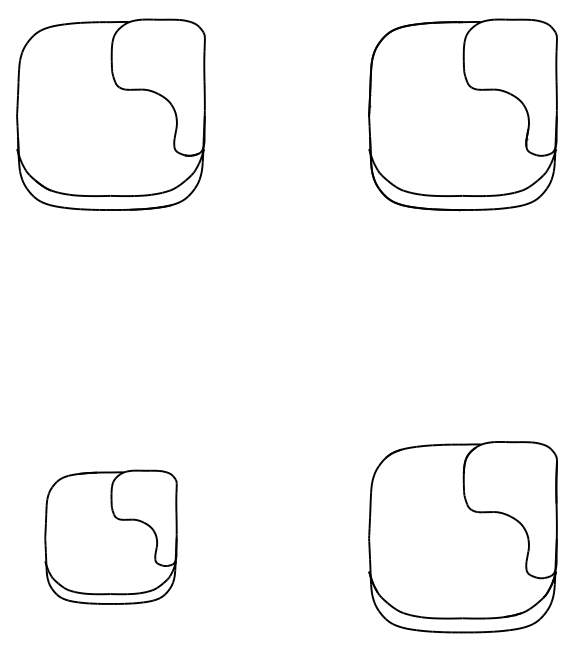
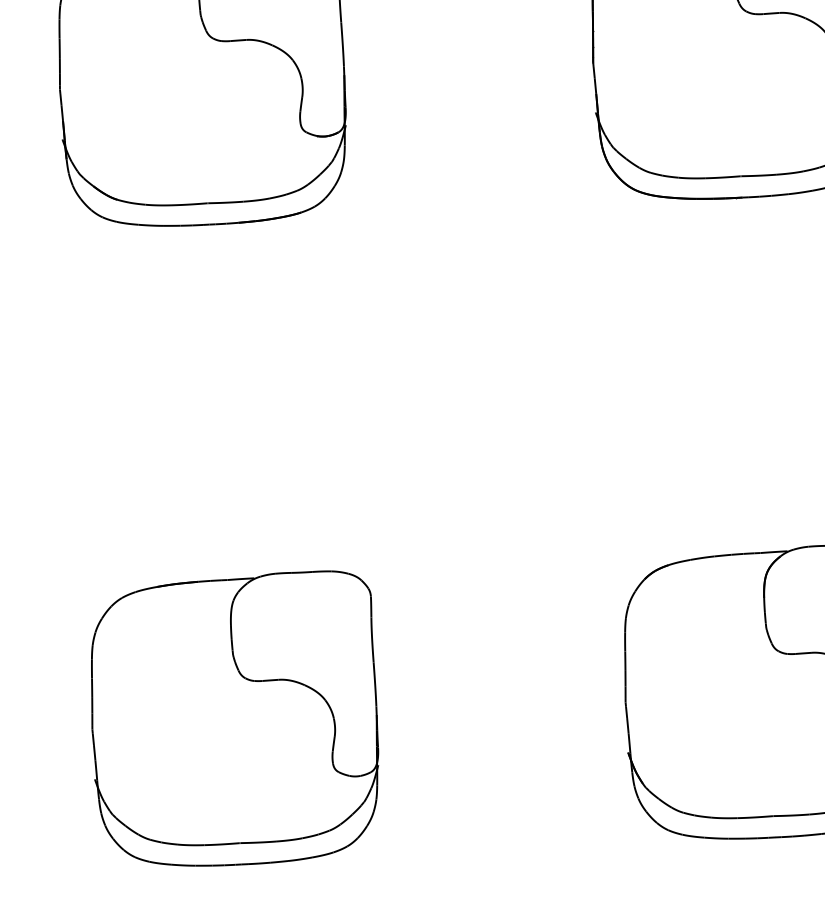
part: (110, 537) -> (233, 720), size x1.43

